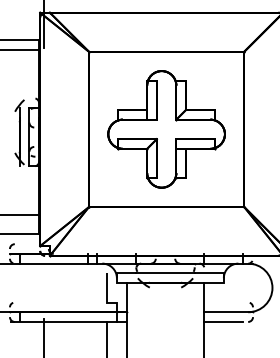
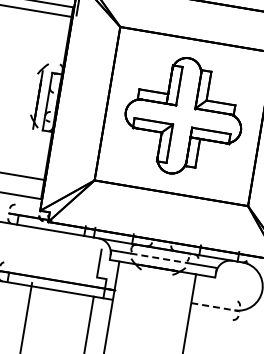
line: (166, 273) -> (160, 258), solid -> dashed
line: (229, 312) -> (215, 307), solid -> dashed
line: (223, 321) -> (208, 315), removed

